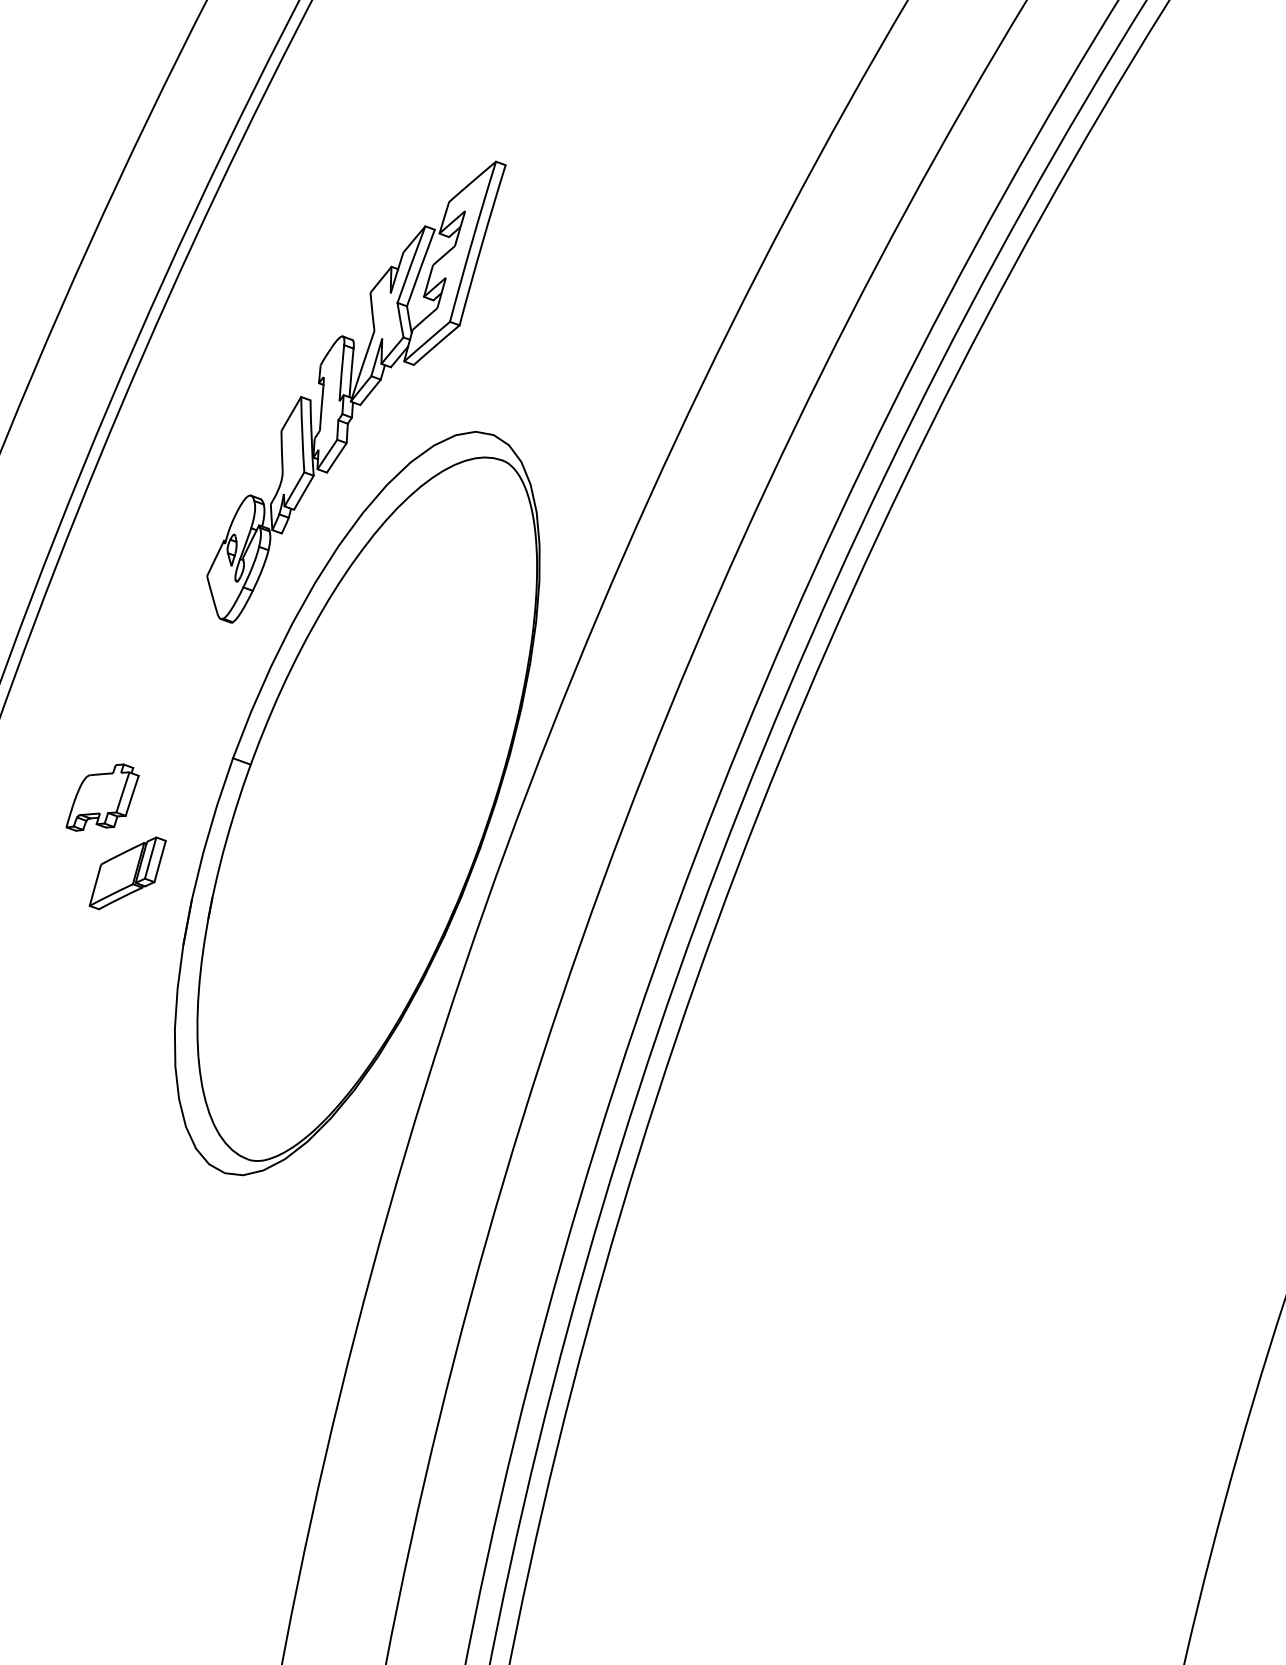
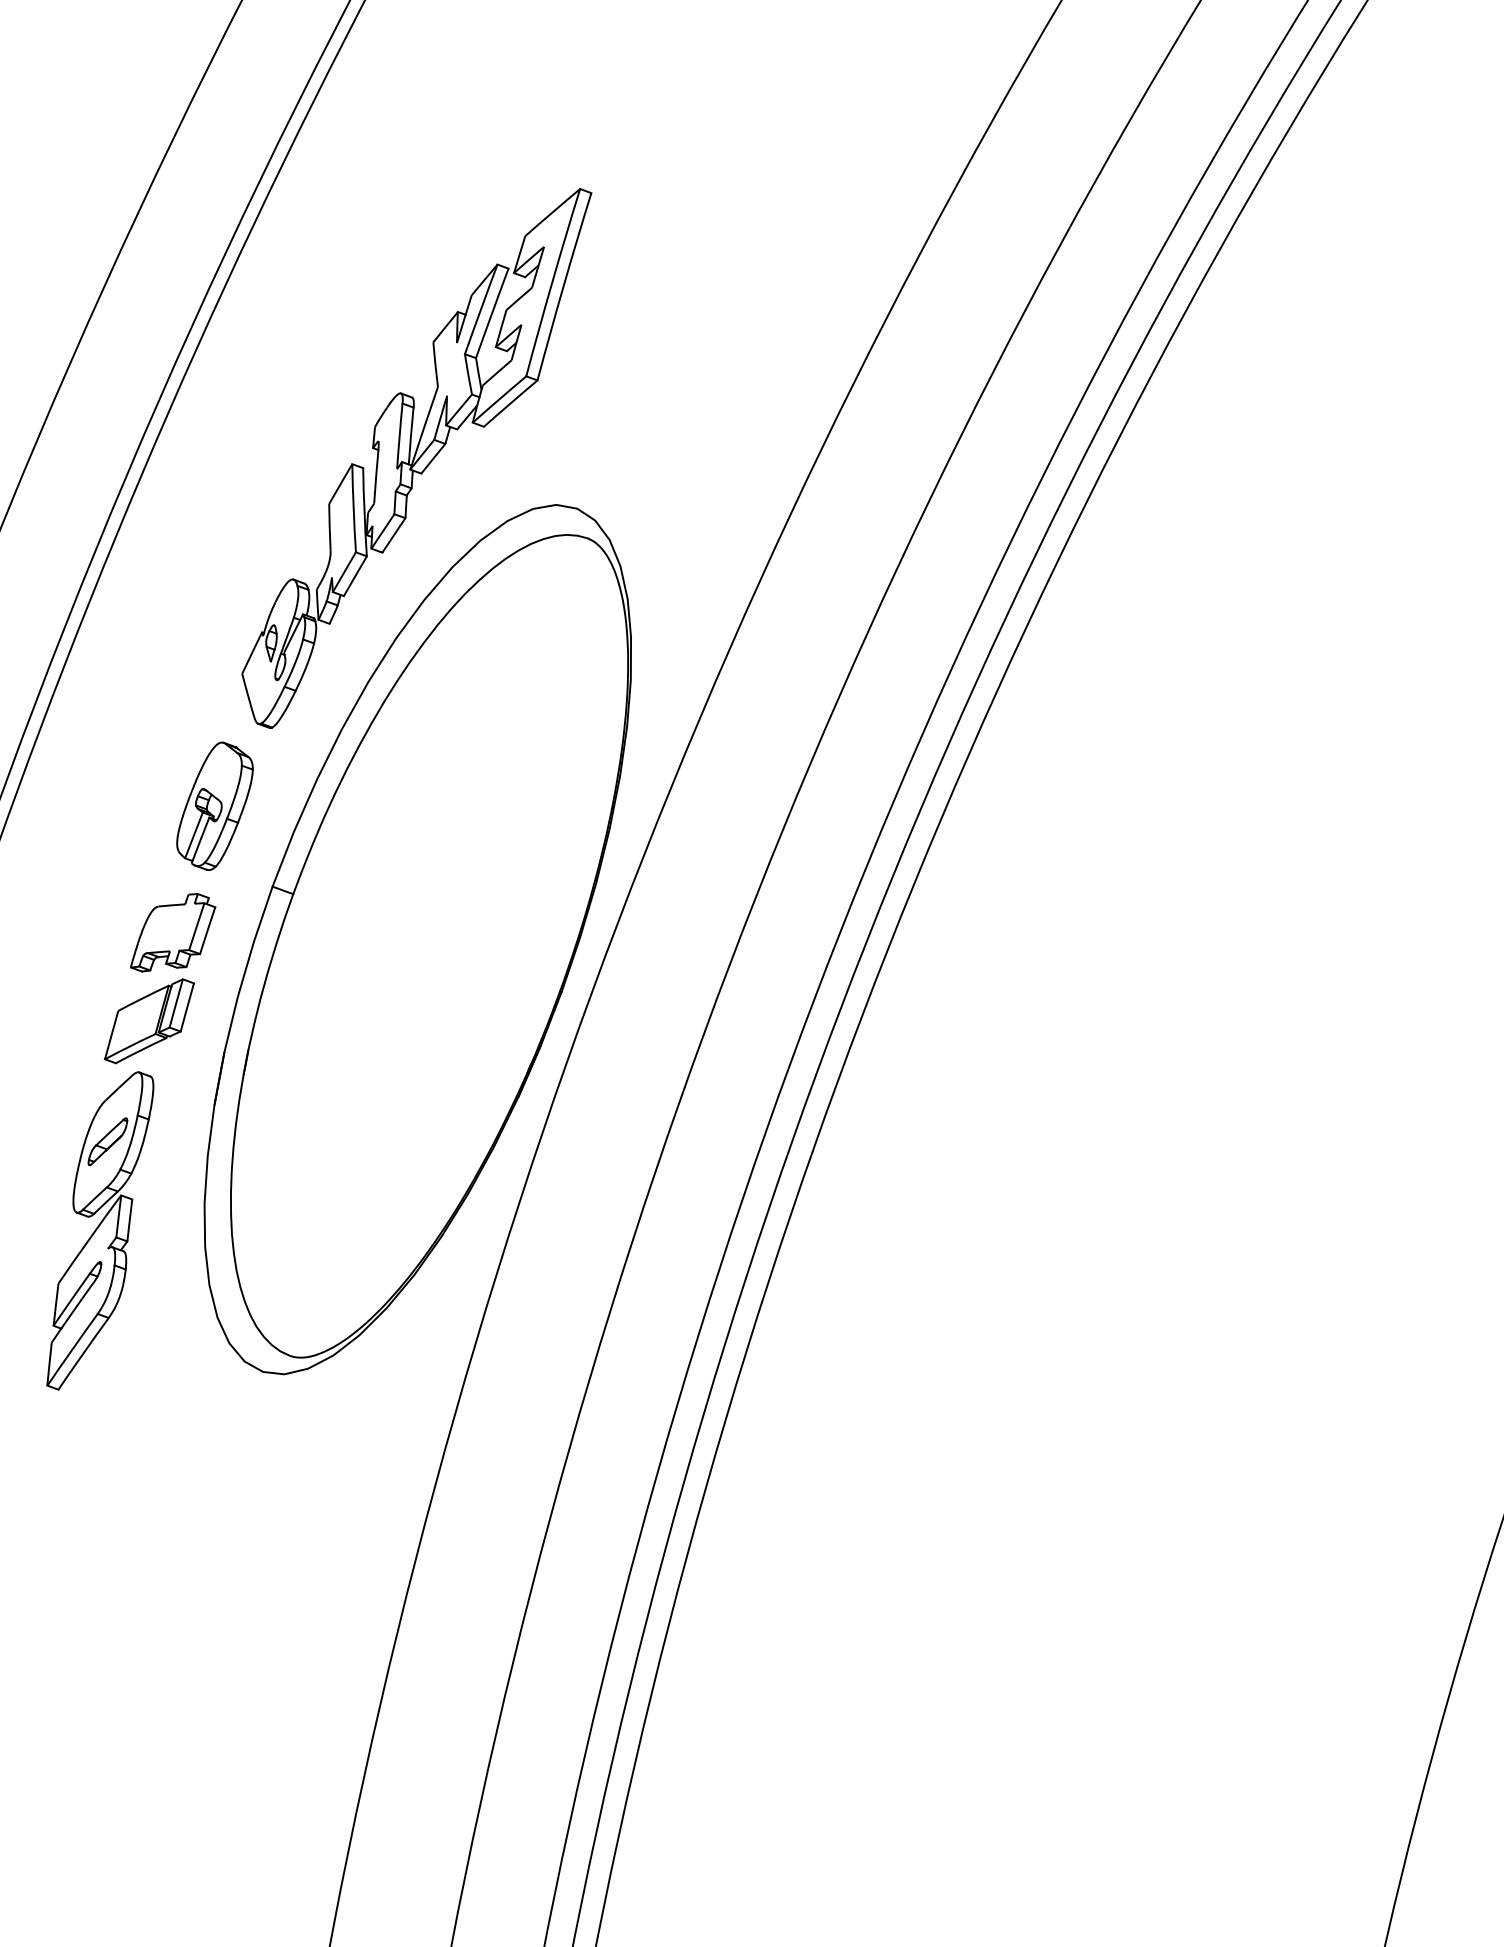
part: (183, 688) -> (214, 805), added
part: (103, 797) -> (173, 932), moved
part: (85, 1052) -> (100, 1230), added

